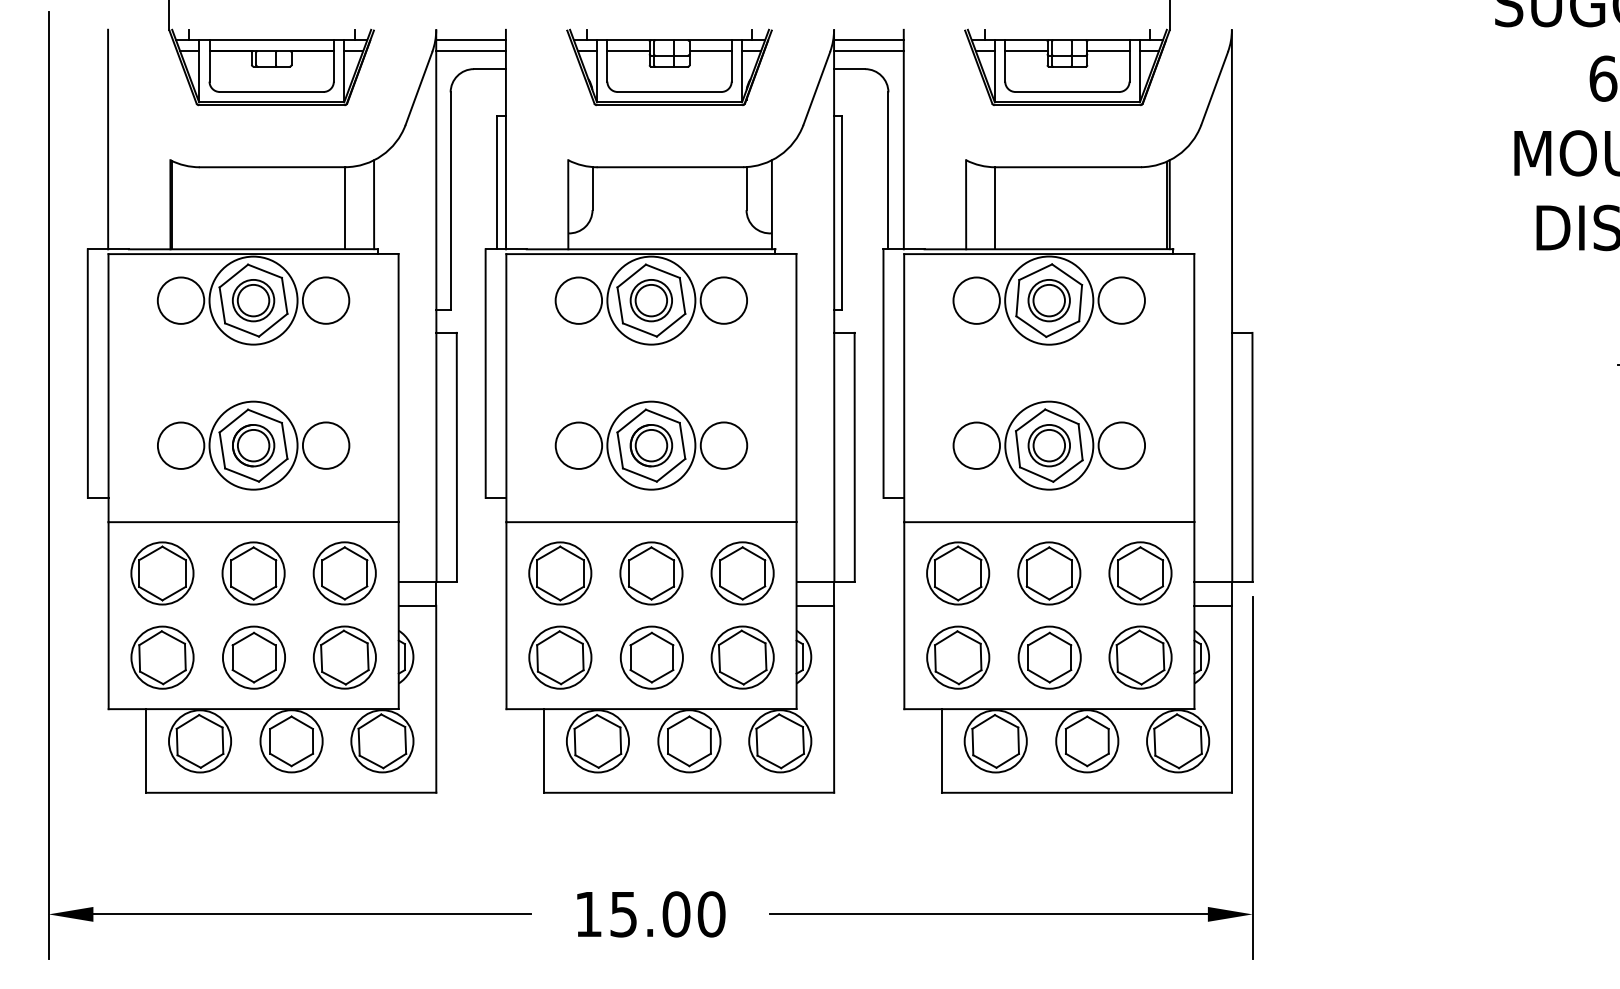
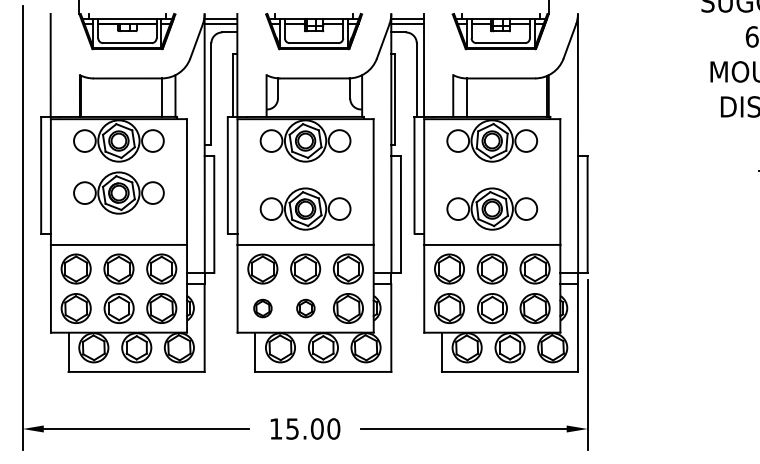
part: (252, 444) -> (118, 192), moved
part: (559, 657) -> (262, 308), size x0.6
part: (651, 657) -> (305, 308), size x0.6

